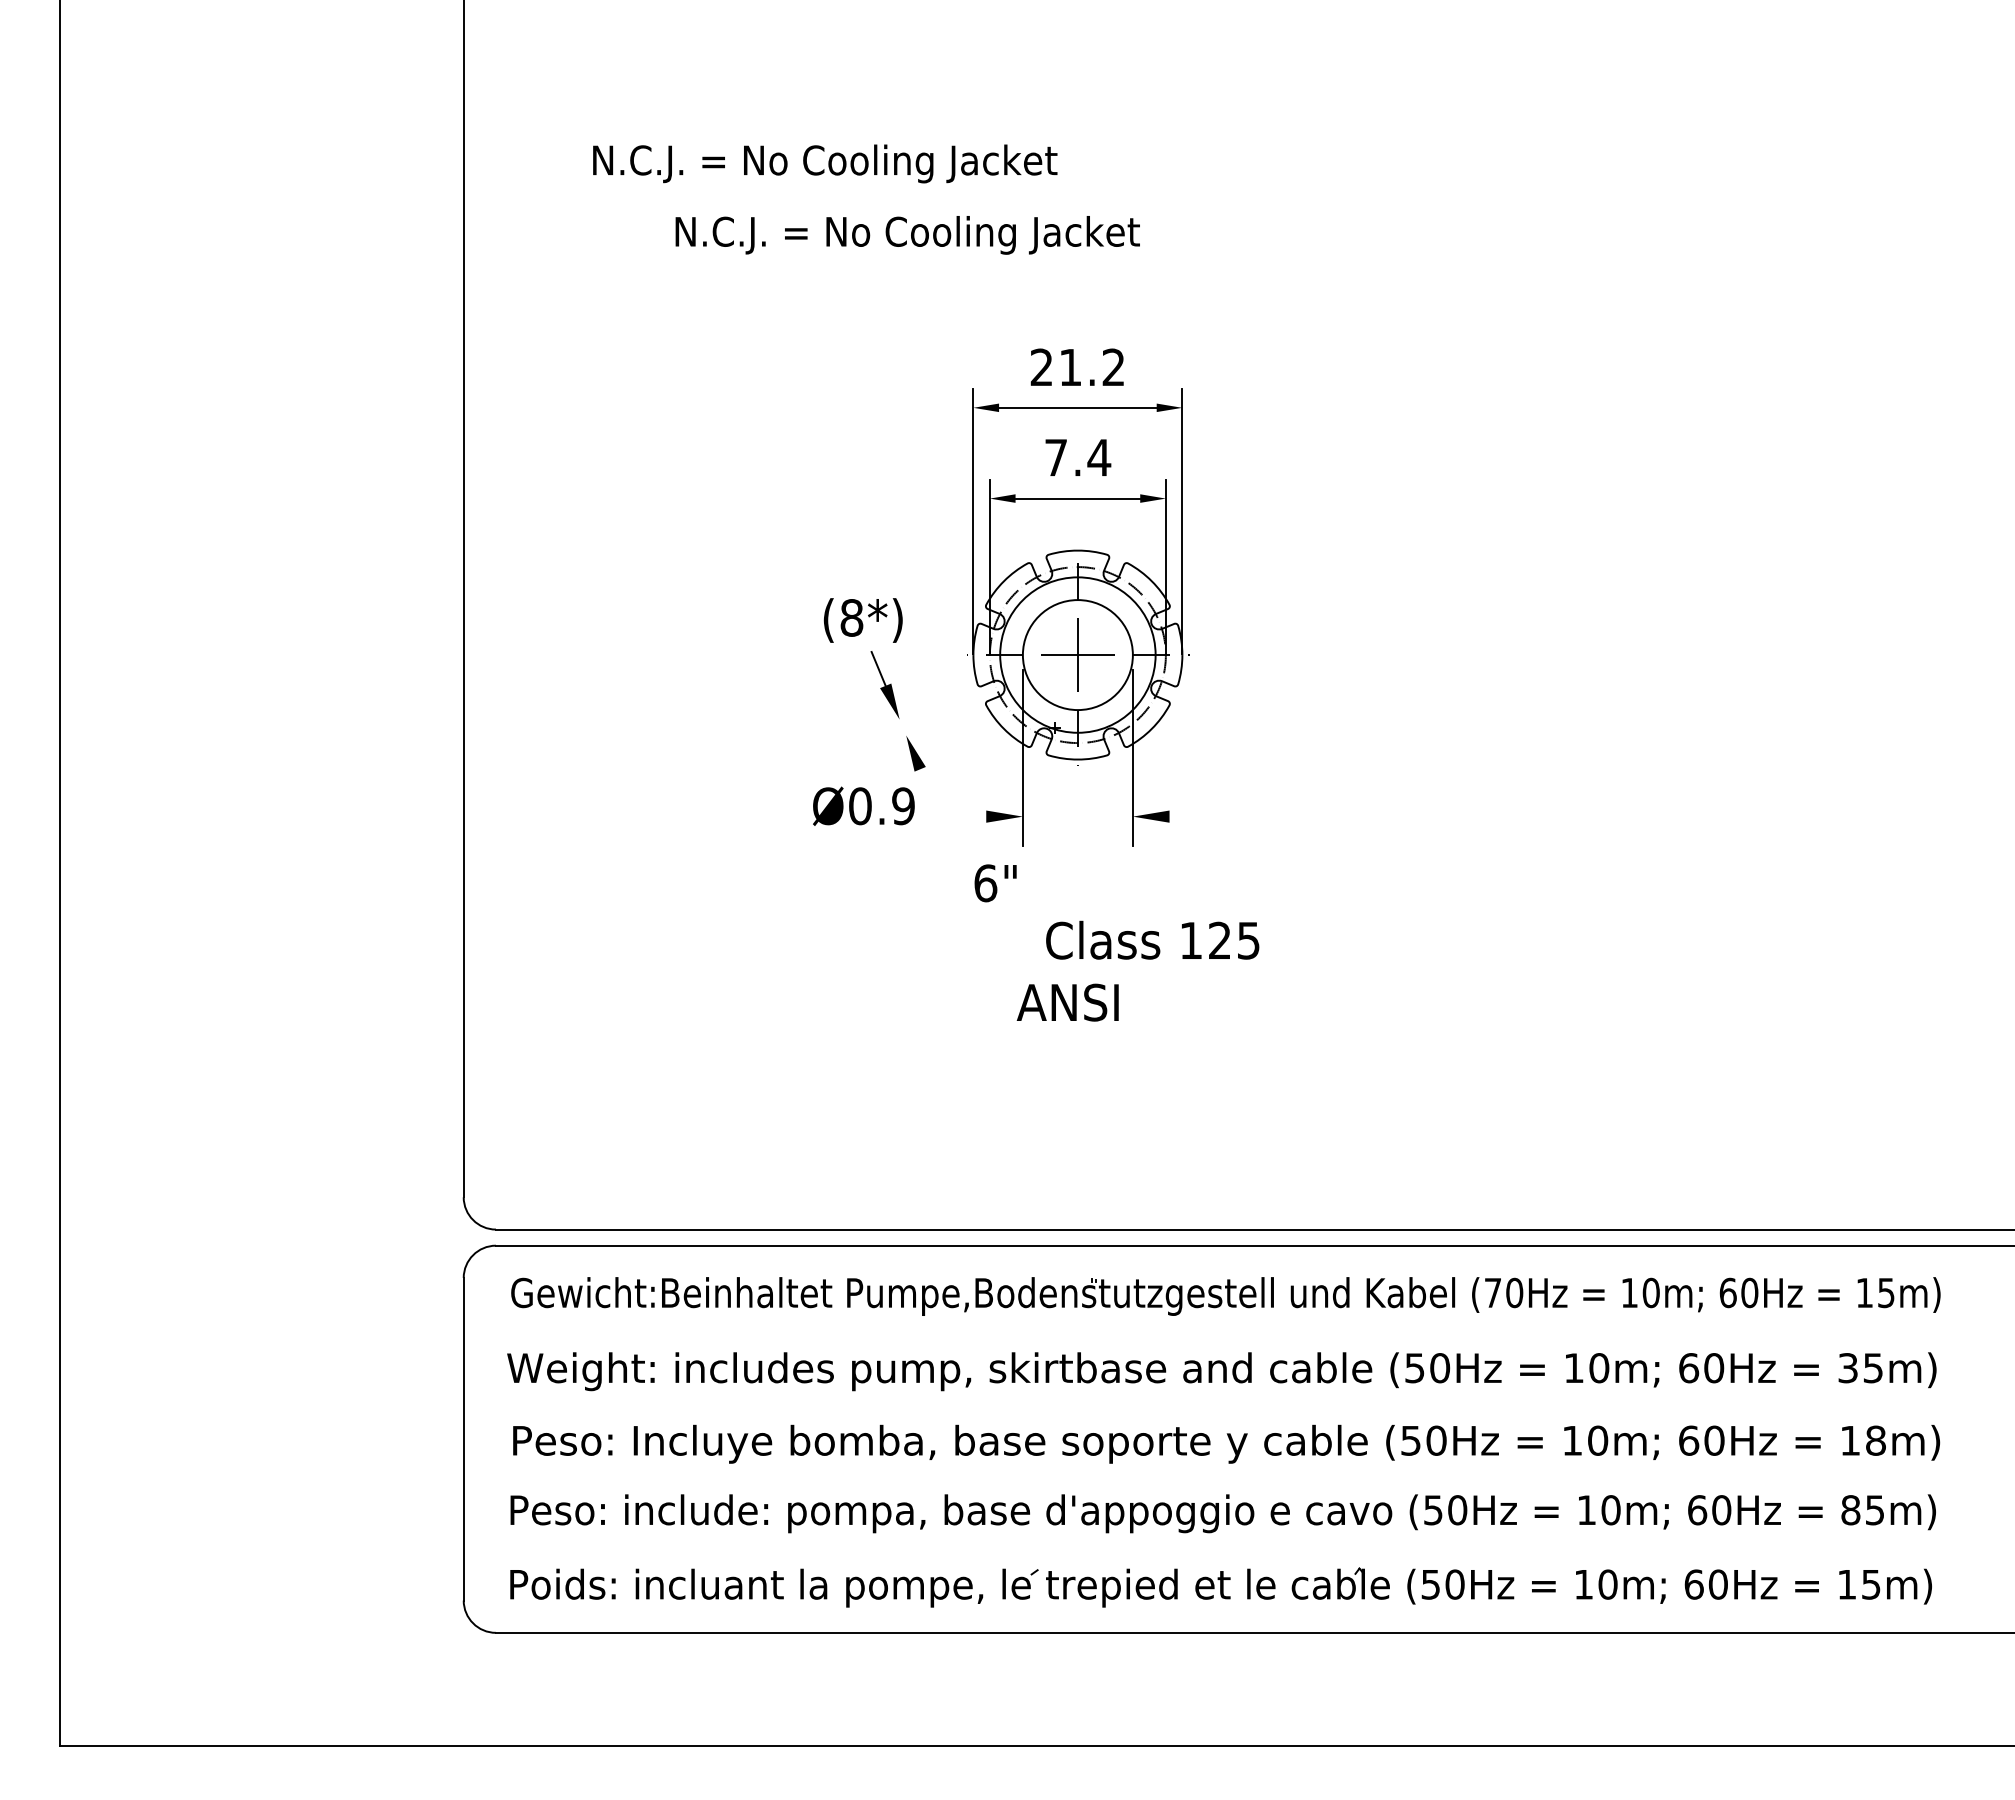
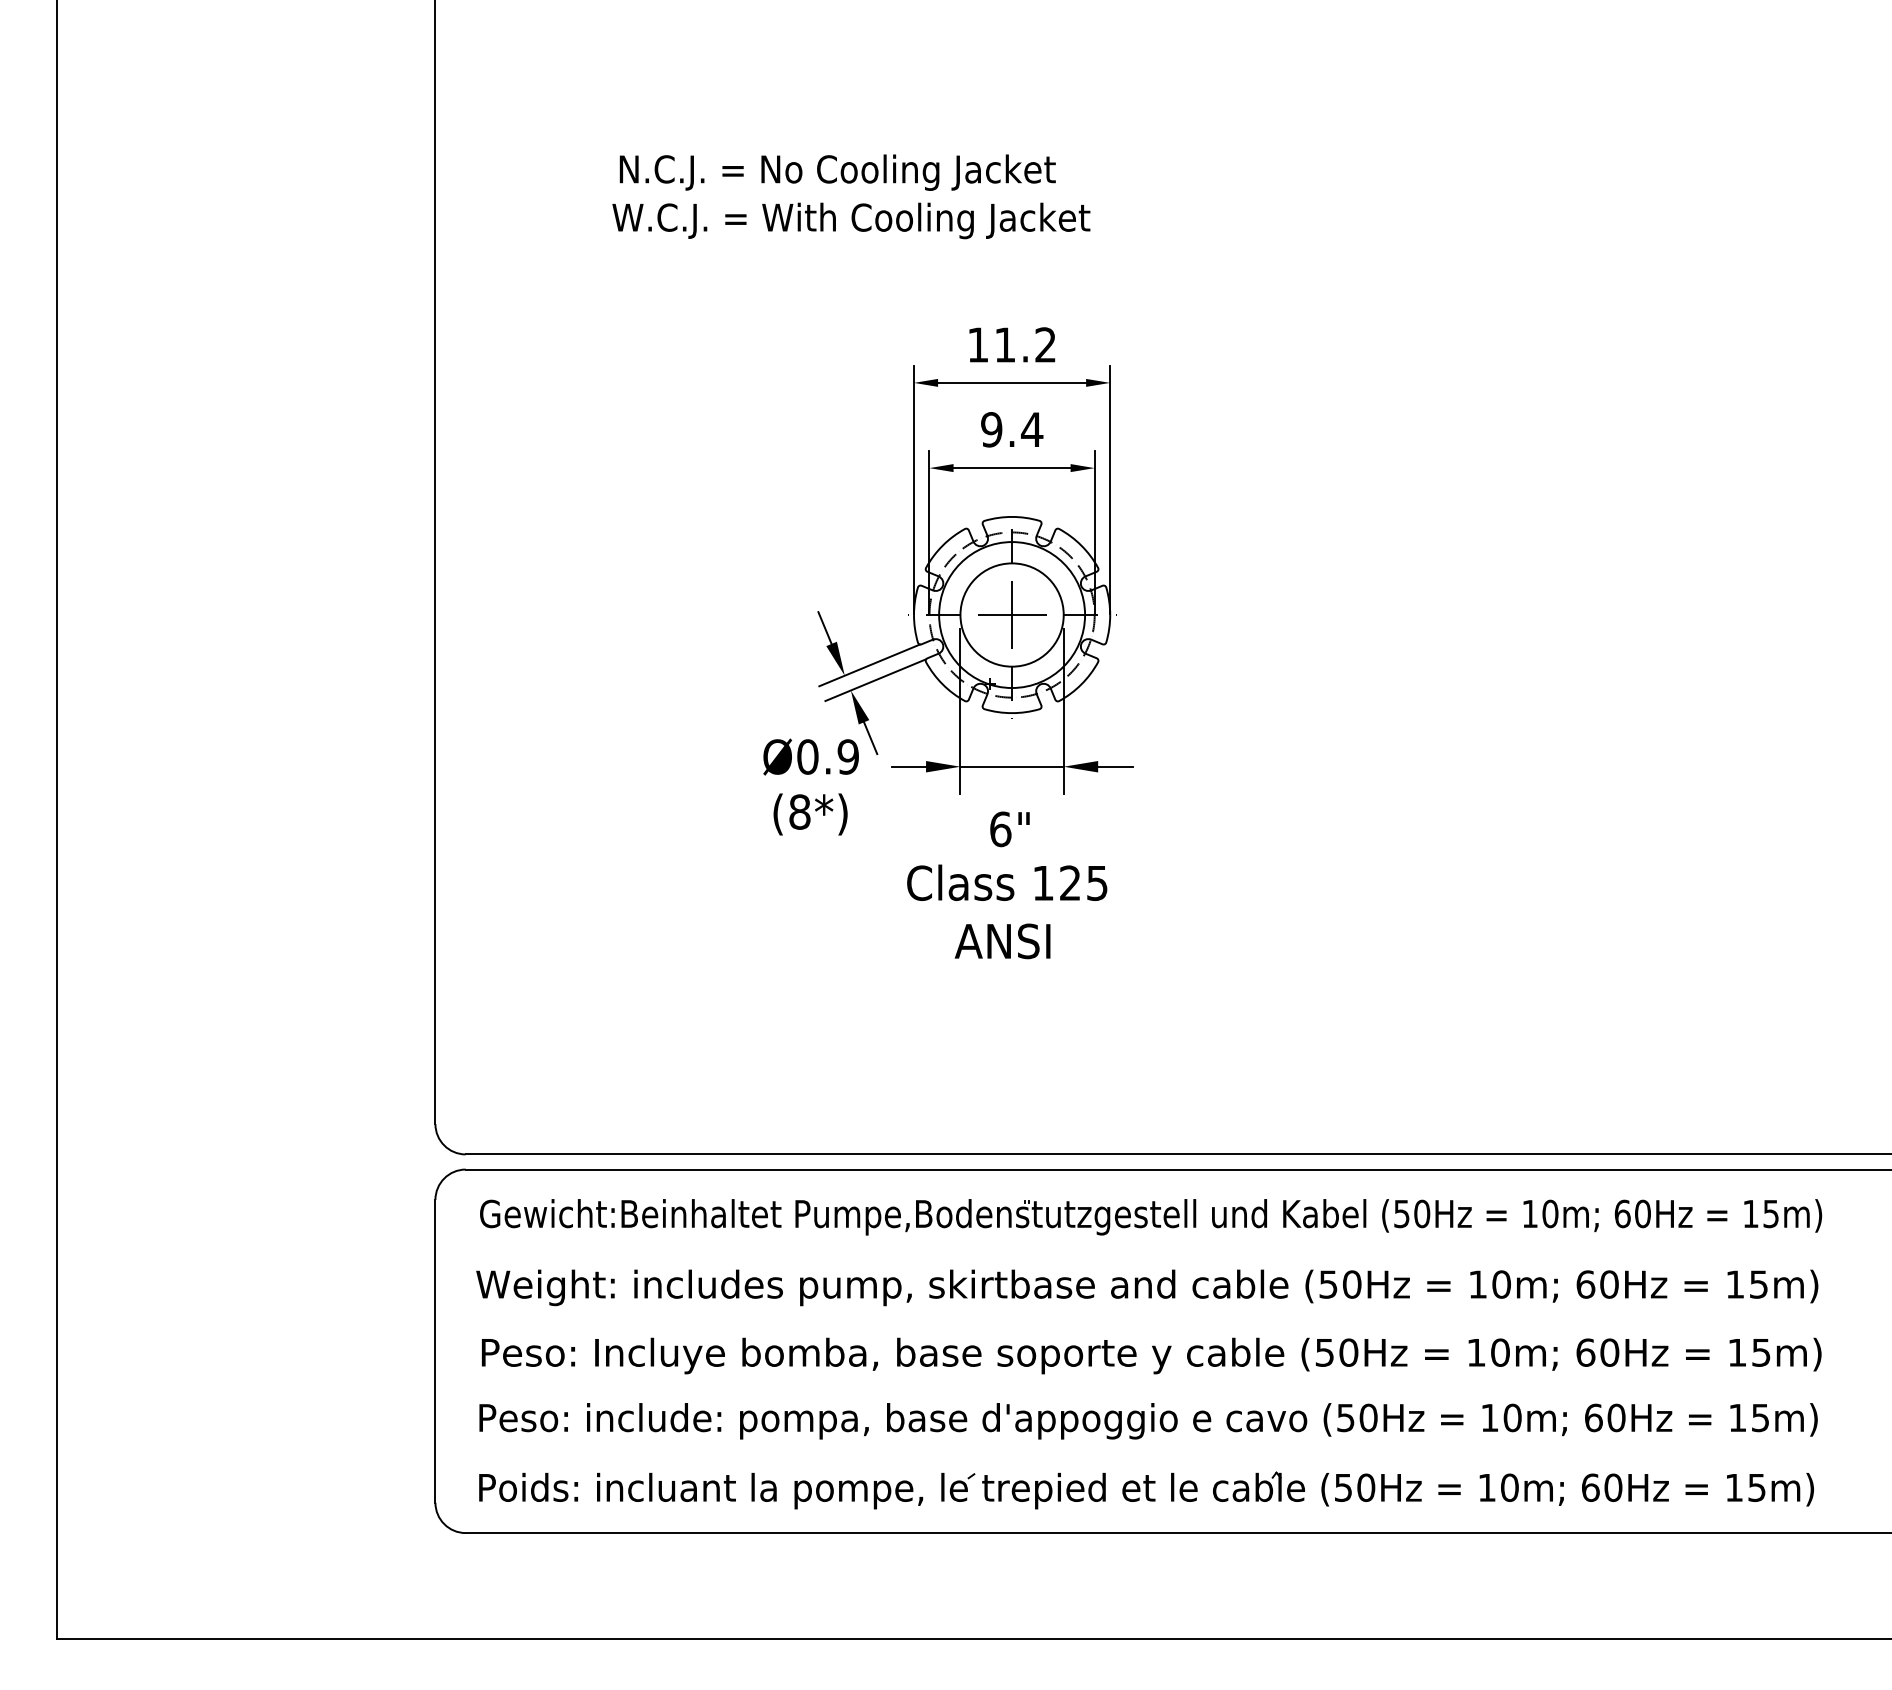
text: (825, 163) -> (838, 172), moved
text: (906, 235) -> (851, 221), N.C.J. = No Cooling Jacket -> W.C.J. = With Cooling Jacket
text: (1041, 366) -> (977, 344), 21.2 -> 11.2
text: (1055, 457) -> (991, 429), 7.4 -> 9.4
text: (862, 620) -> (809, 814), moved
line: (925, 708) -> (869, 665), added
line: (932, 724) -> (875, 680), added
line: (927, 786) -> (870, 738), added
line: (967, 816) -> (908, 766), added
line: (1077, 816) -> (1011, 766), added
line: (1187, 816) -> (1115, 766), added
text: (995, 883) -> (1009, 829), moved
text: (1152, 939) -> (1007, 882), moved
text: (1492, 1293) -> (1401, 1214), (70Hz -> (50Hz
text: (1847, 1368) -> (1734, 1284), 35m) -> 15m)
text: (1875, 1440) -> (1760, 1352), 18m) -> 15m)
text: (1850, 1510) -> (1737, 1418), 85m) -> 15m)

